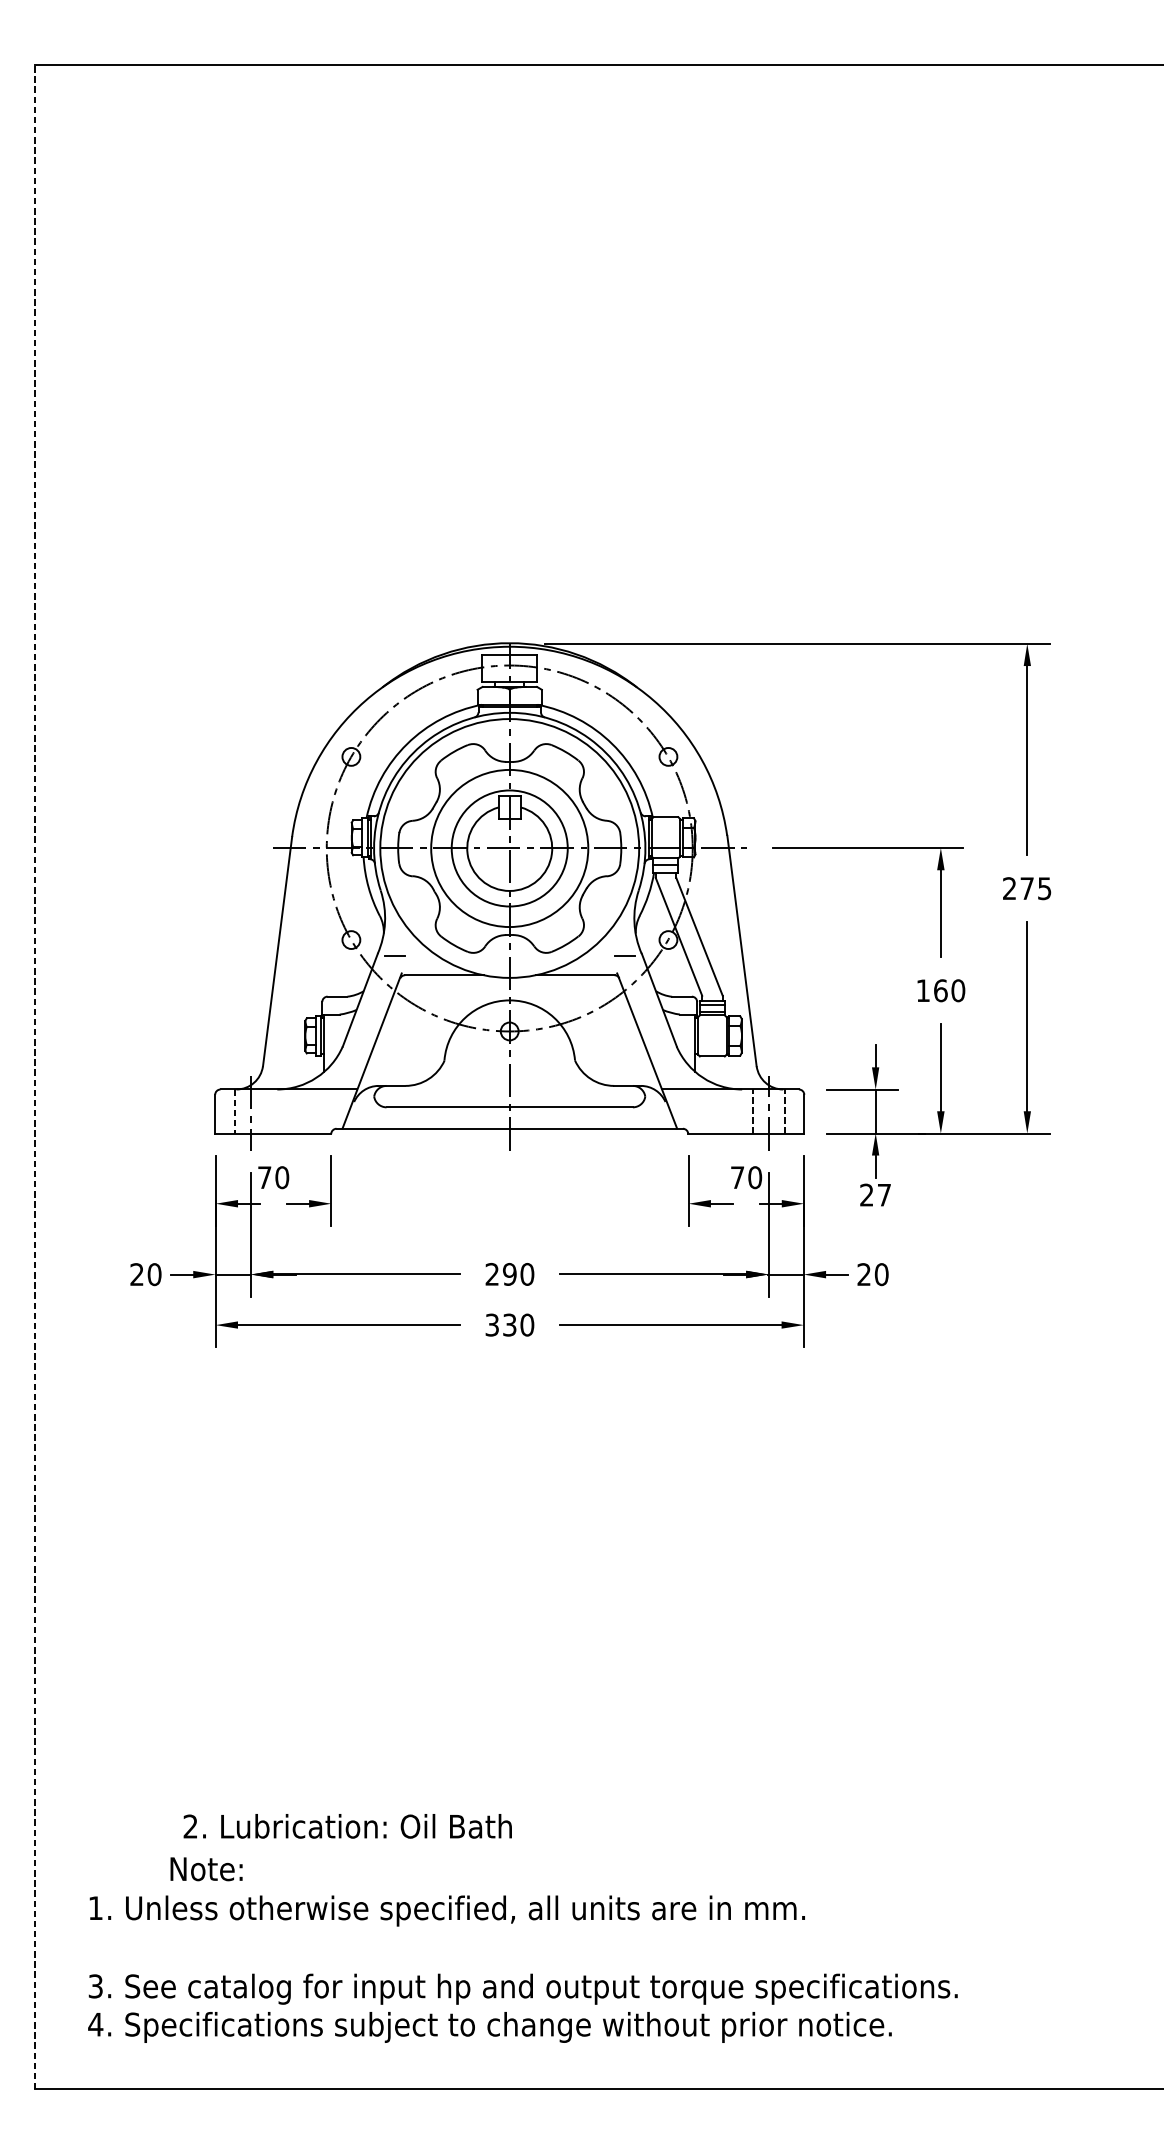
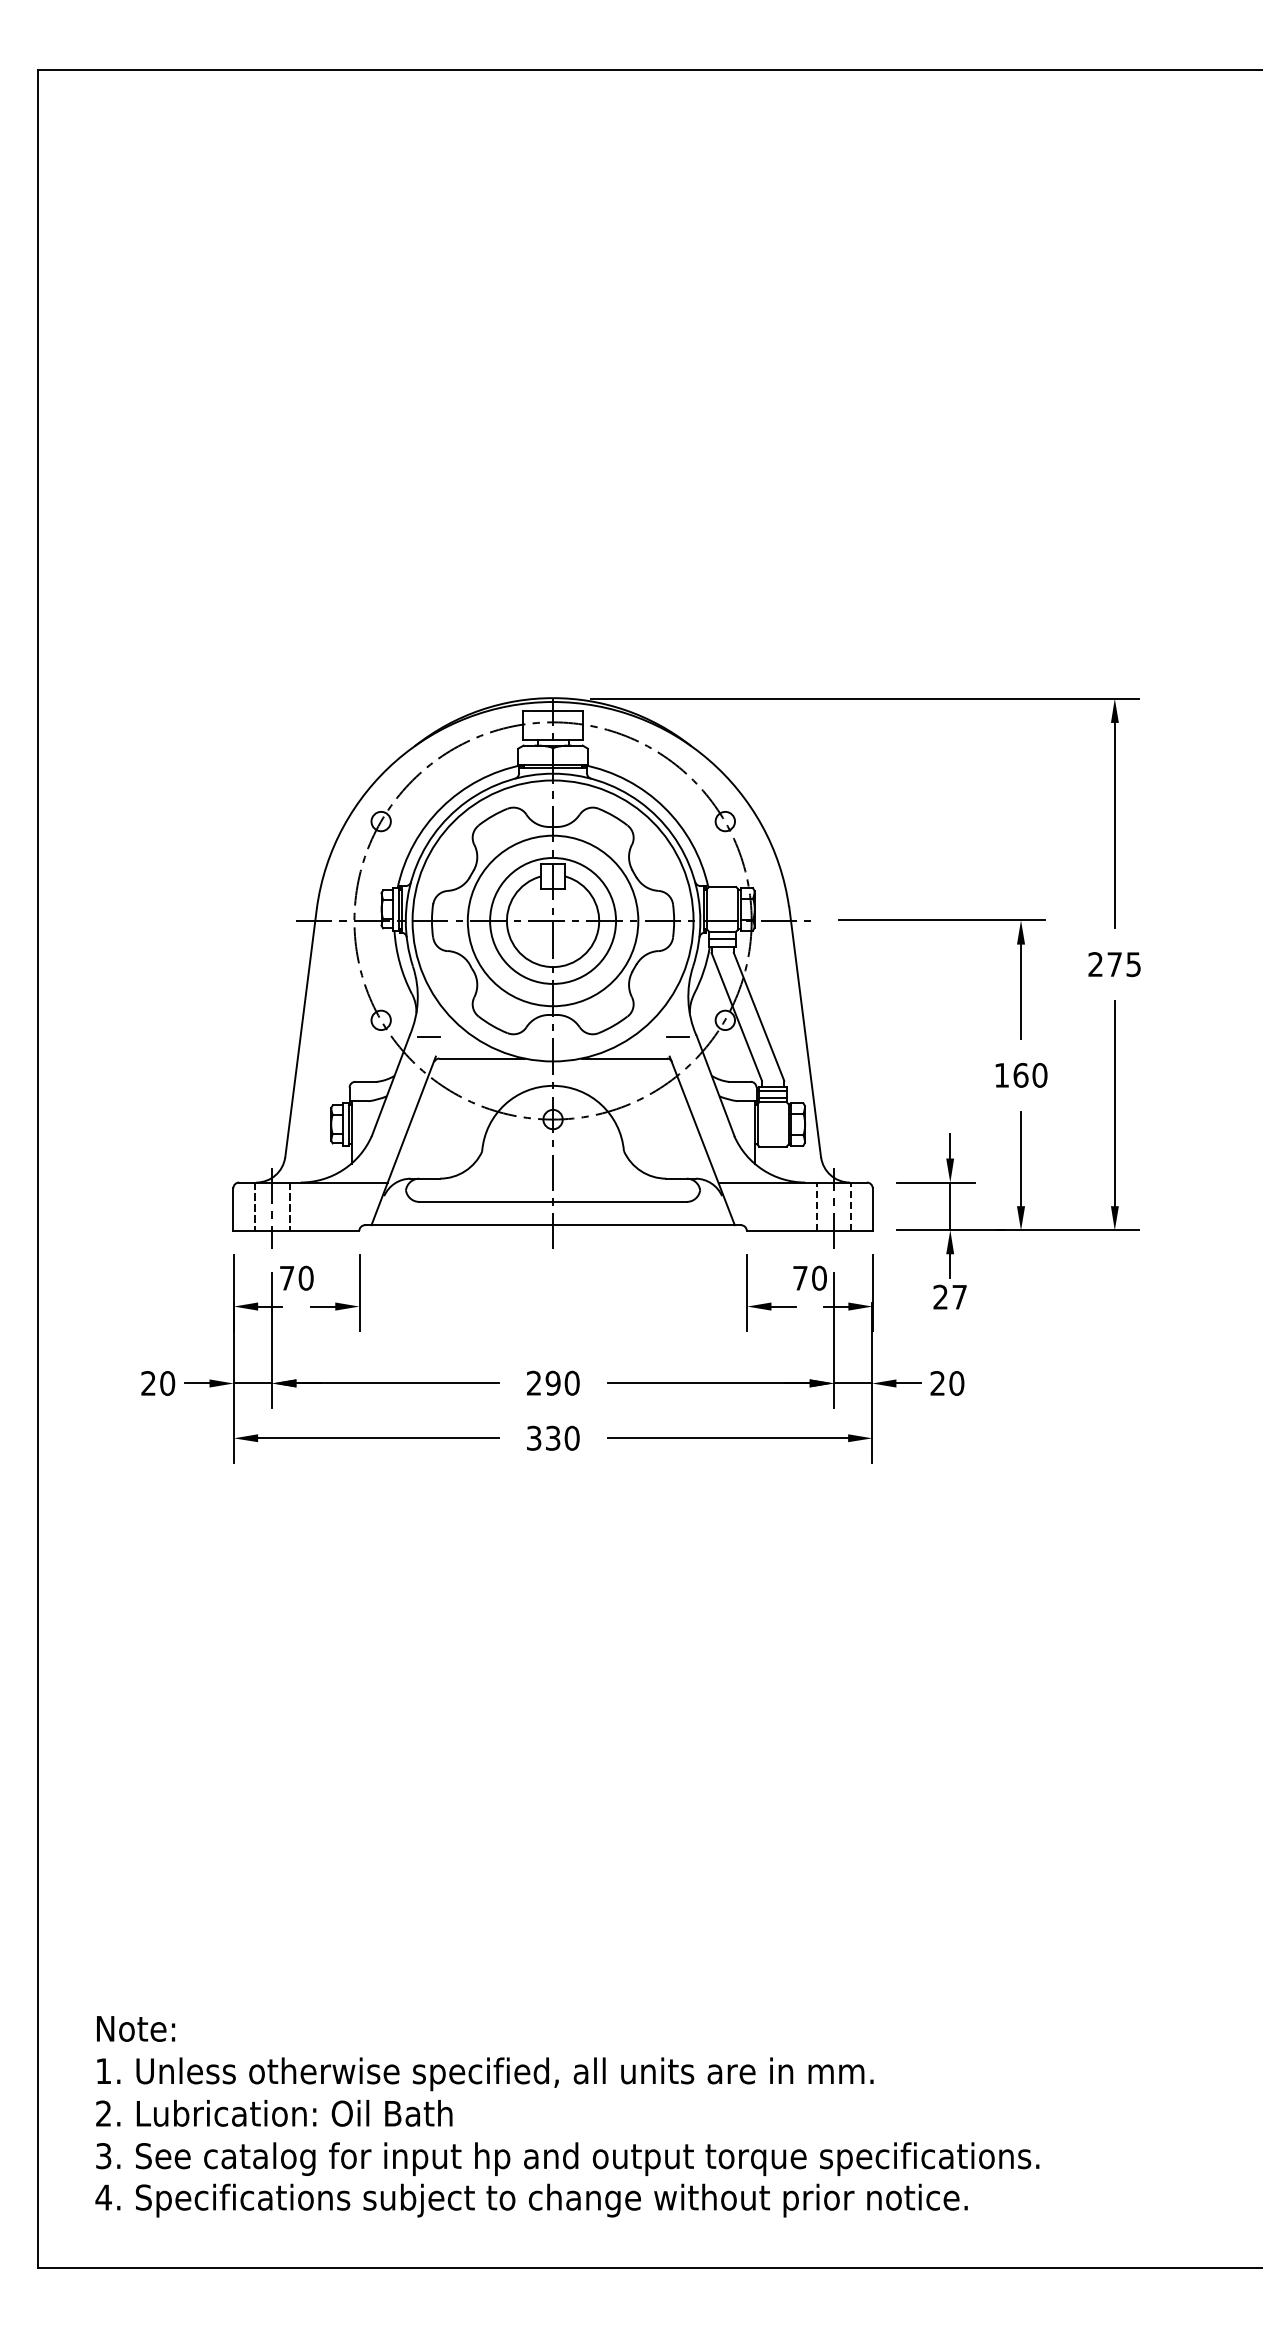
line: (34, 1077) -> (37, 1169), dashed -> solid
line: (266, 1111) -> (289, 1206), added
text: (347, 1825) -> (274, 2112), moved
text: (207, 1868) -> (136, 2028), moved

